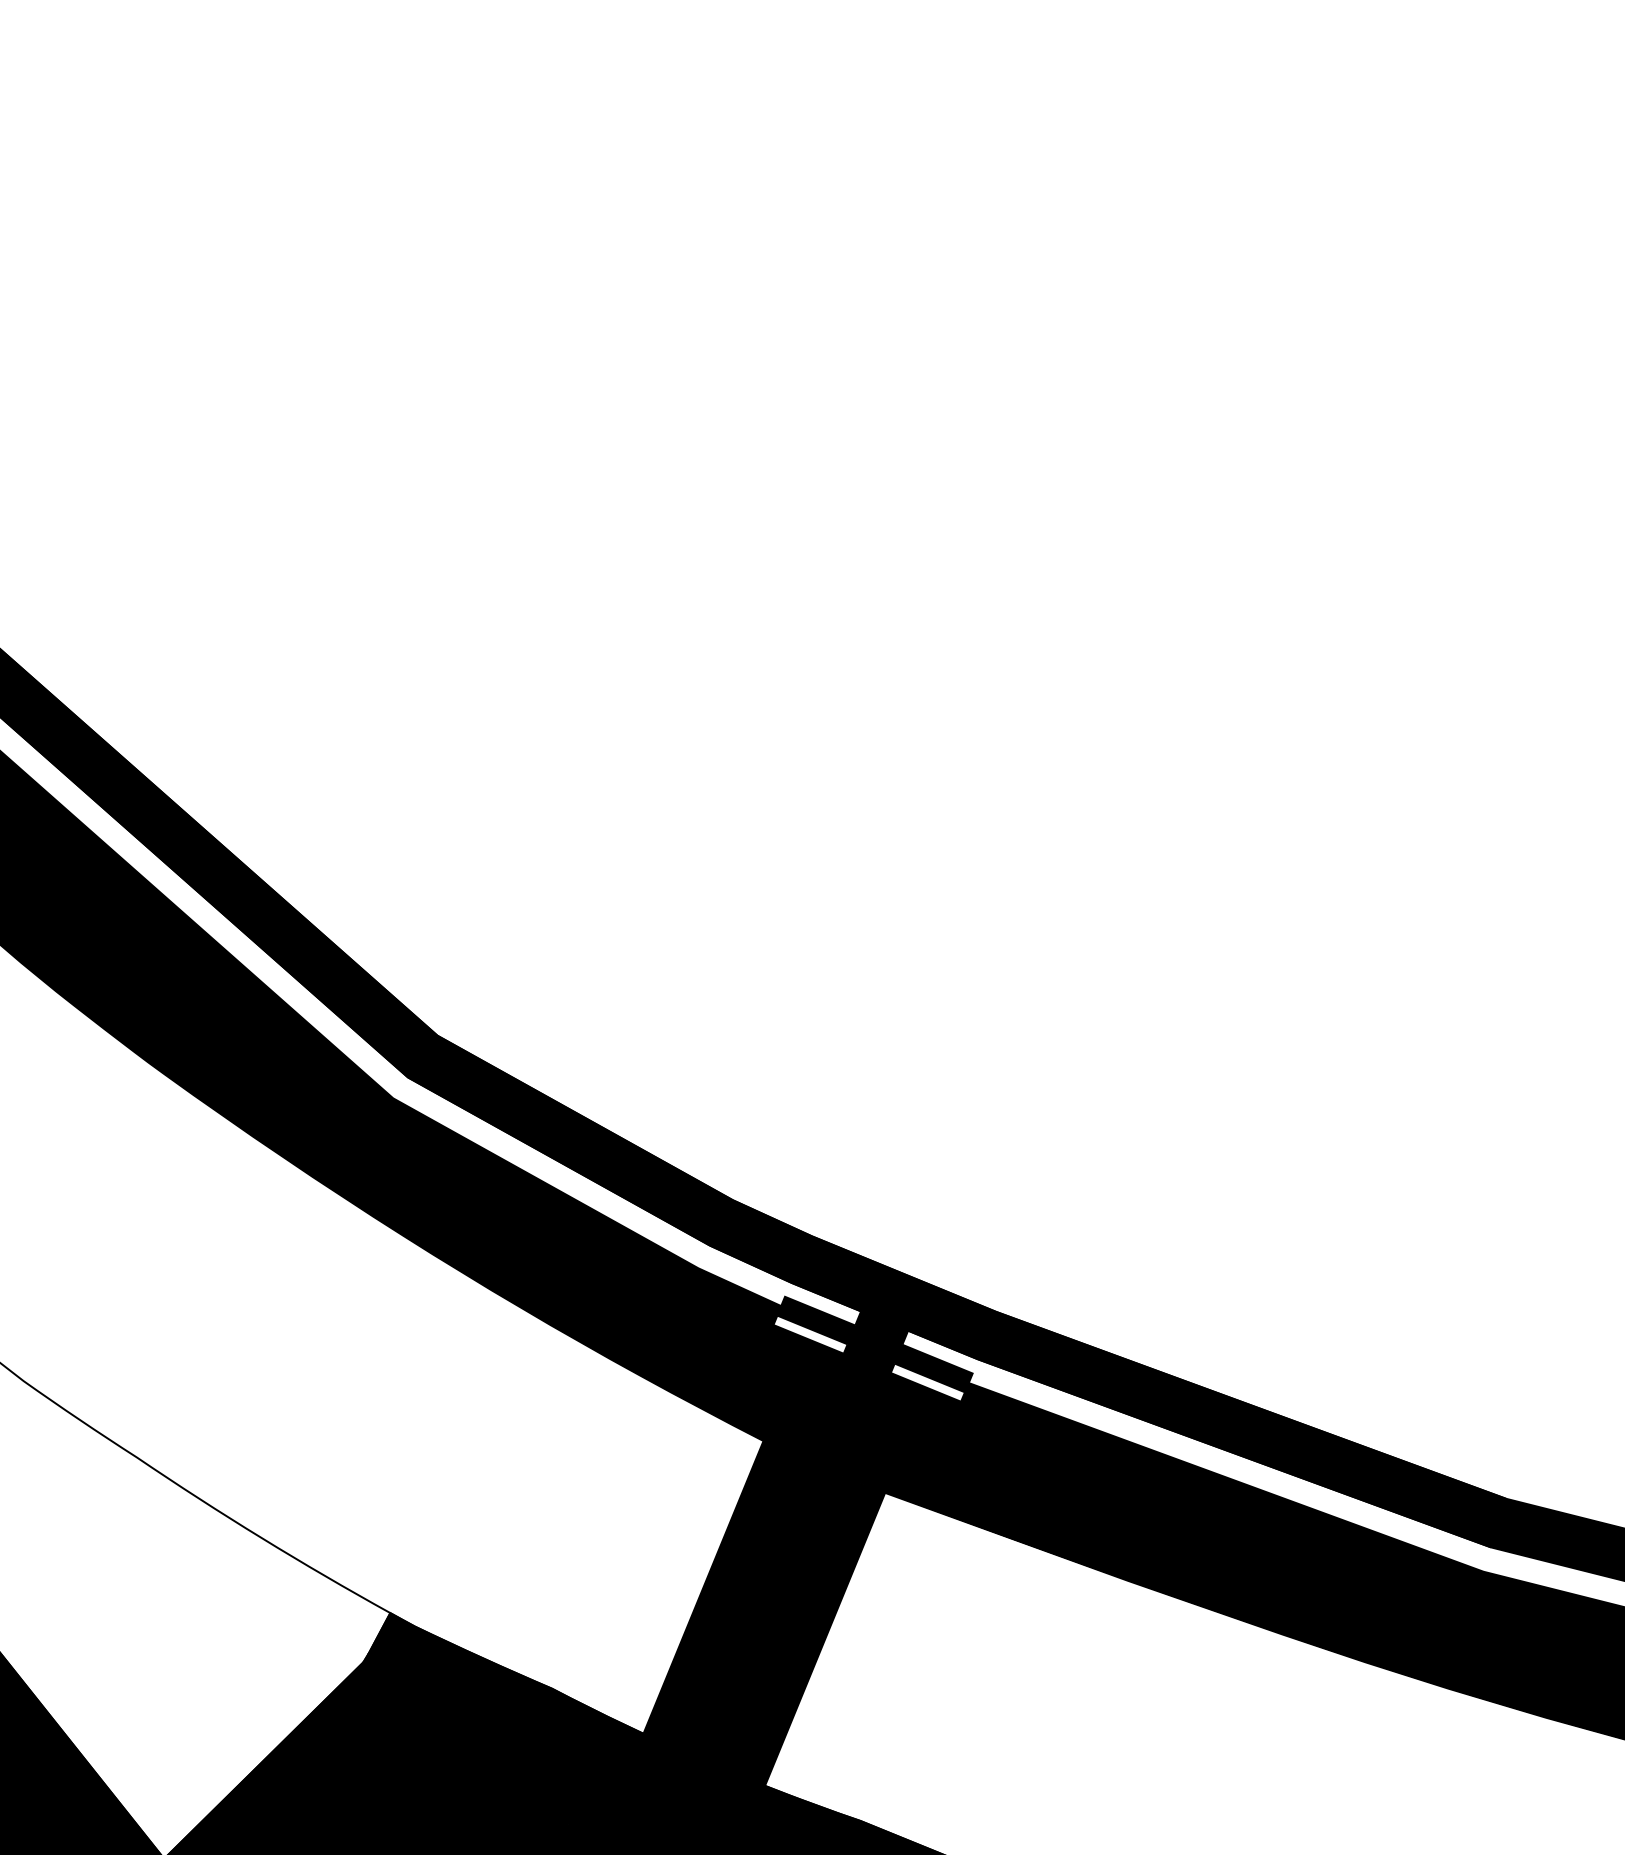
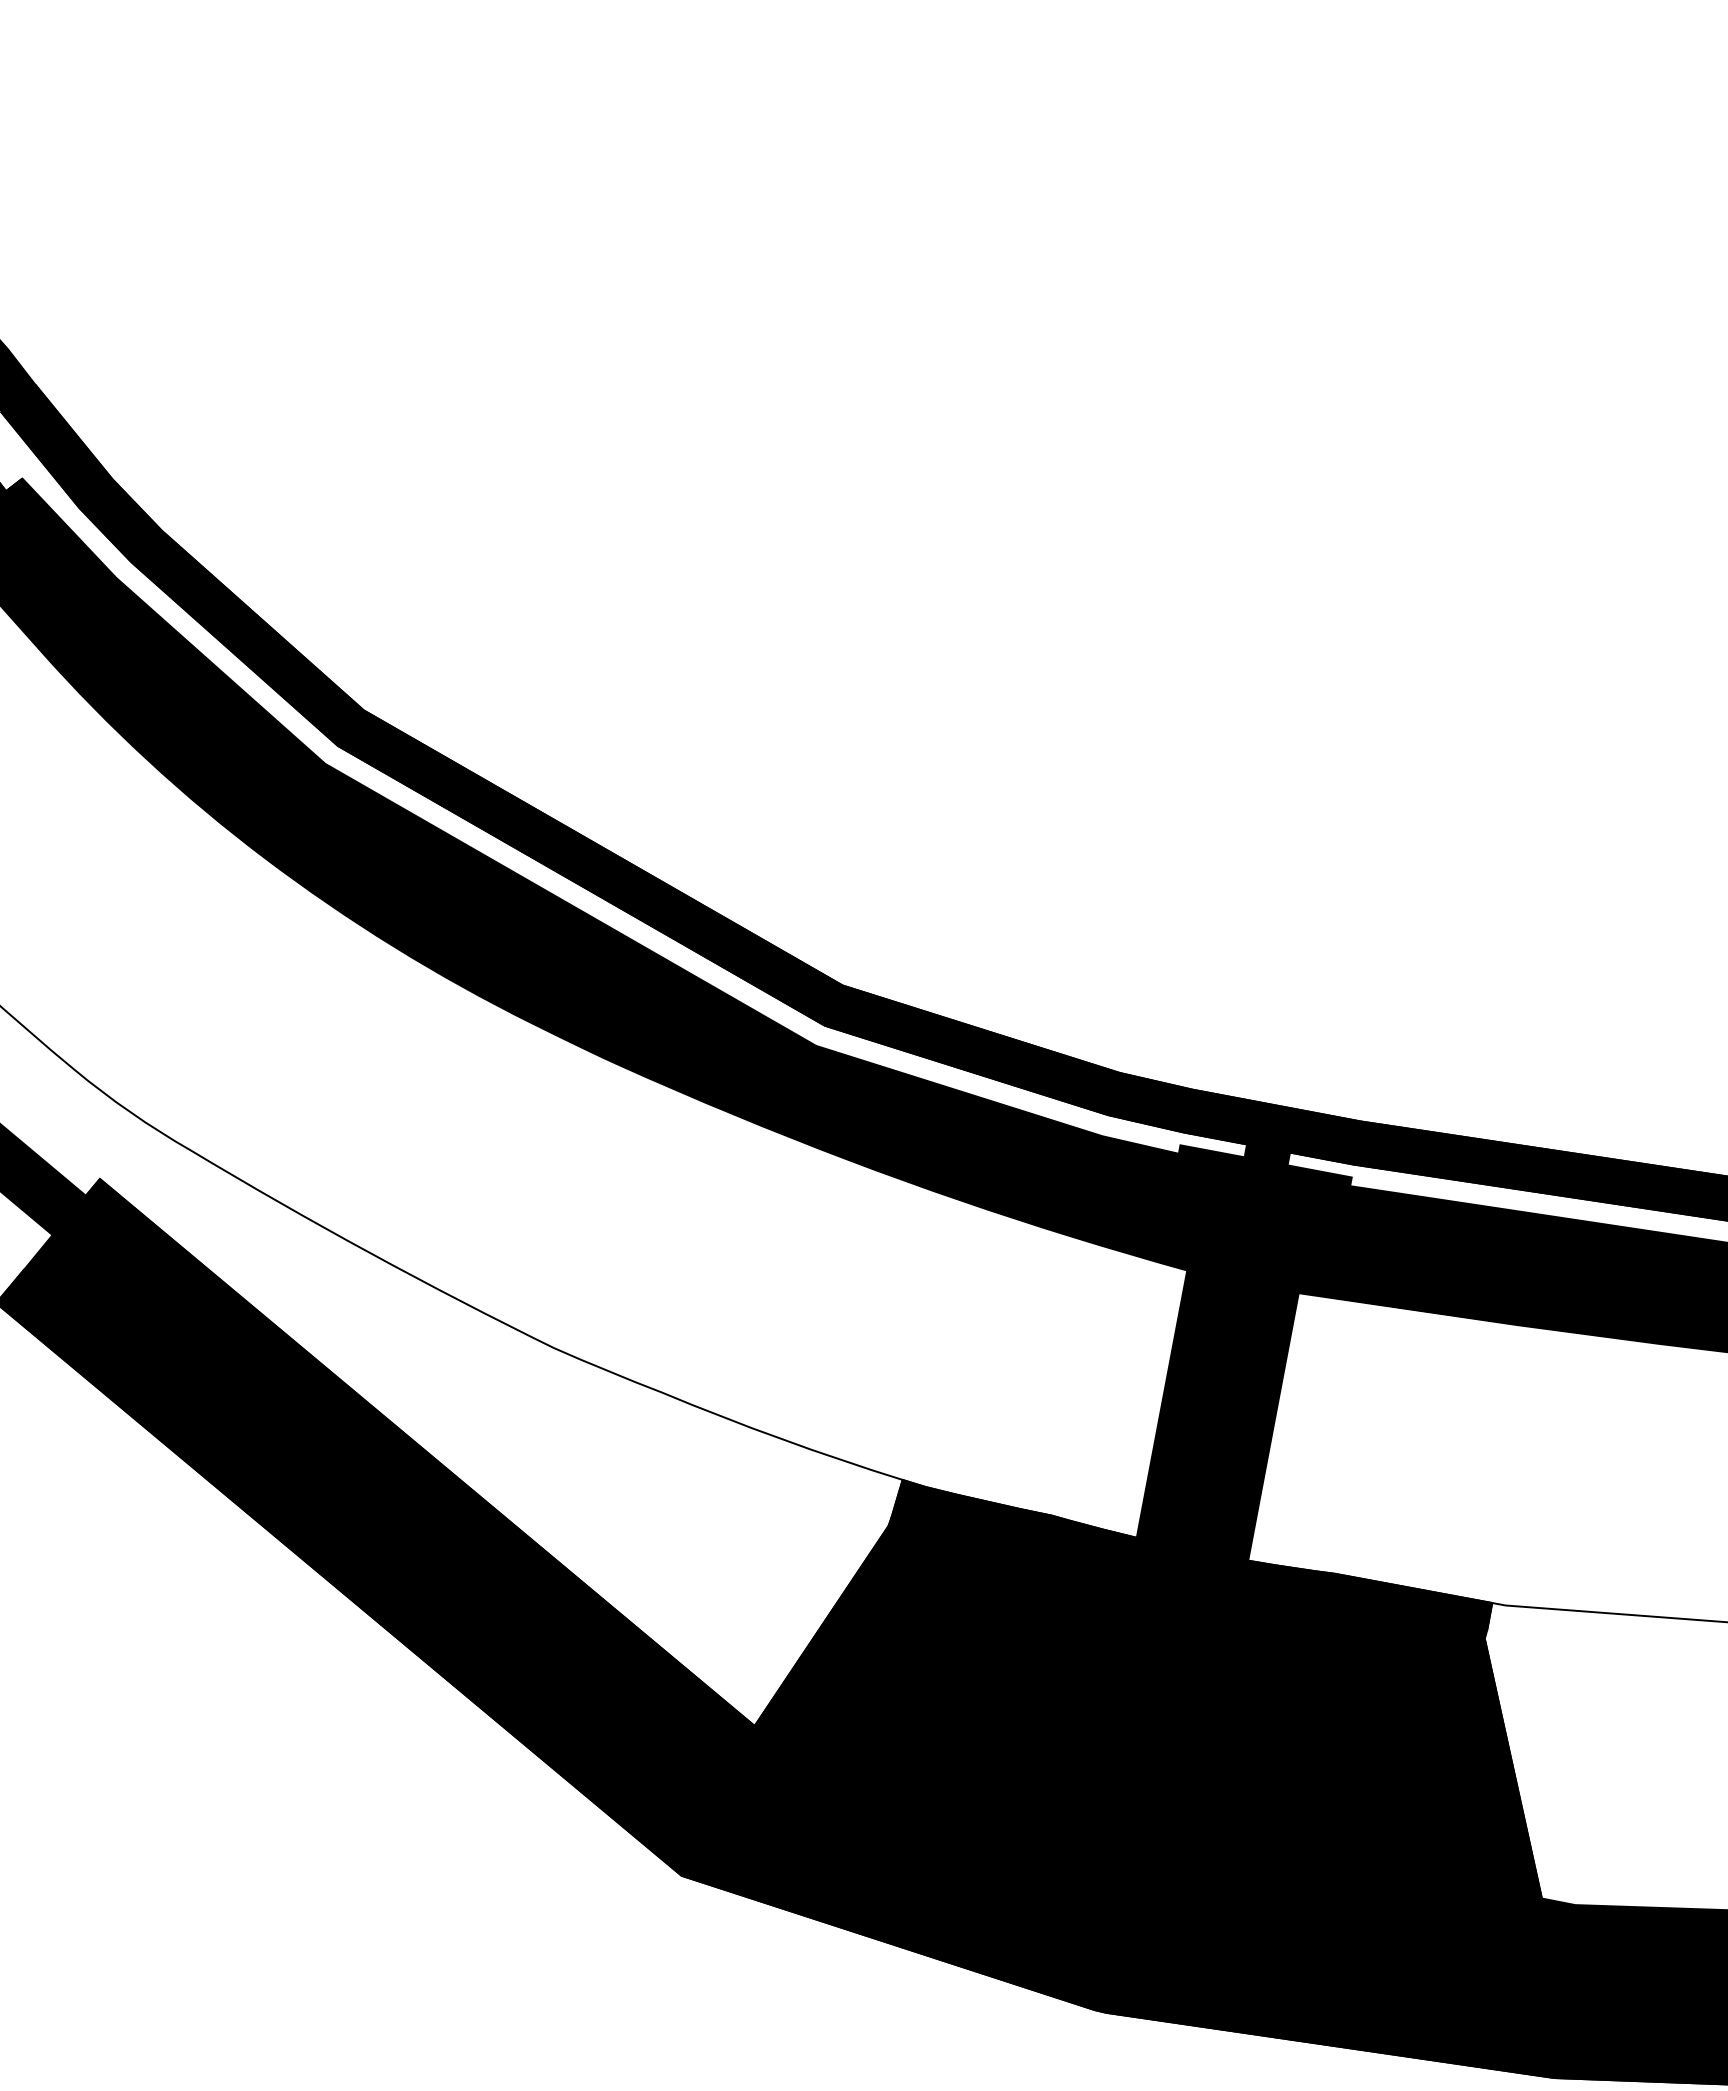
fill: (810, 1334) -> (1208, 1172), added
fill: (927, 1382) -> (1315, 1192), added

